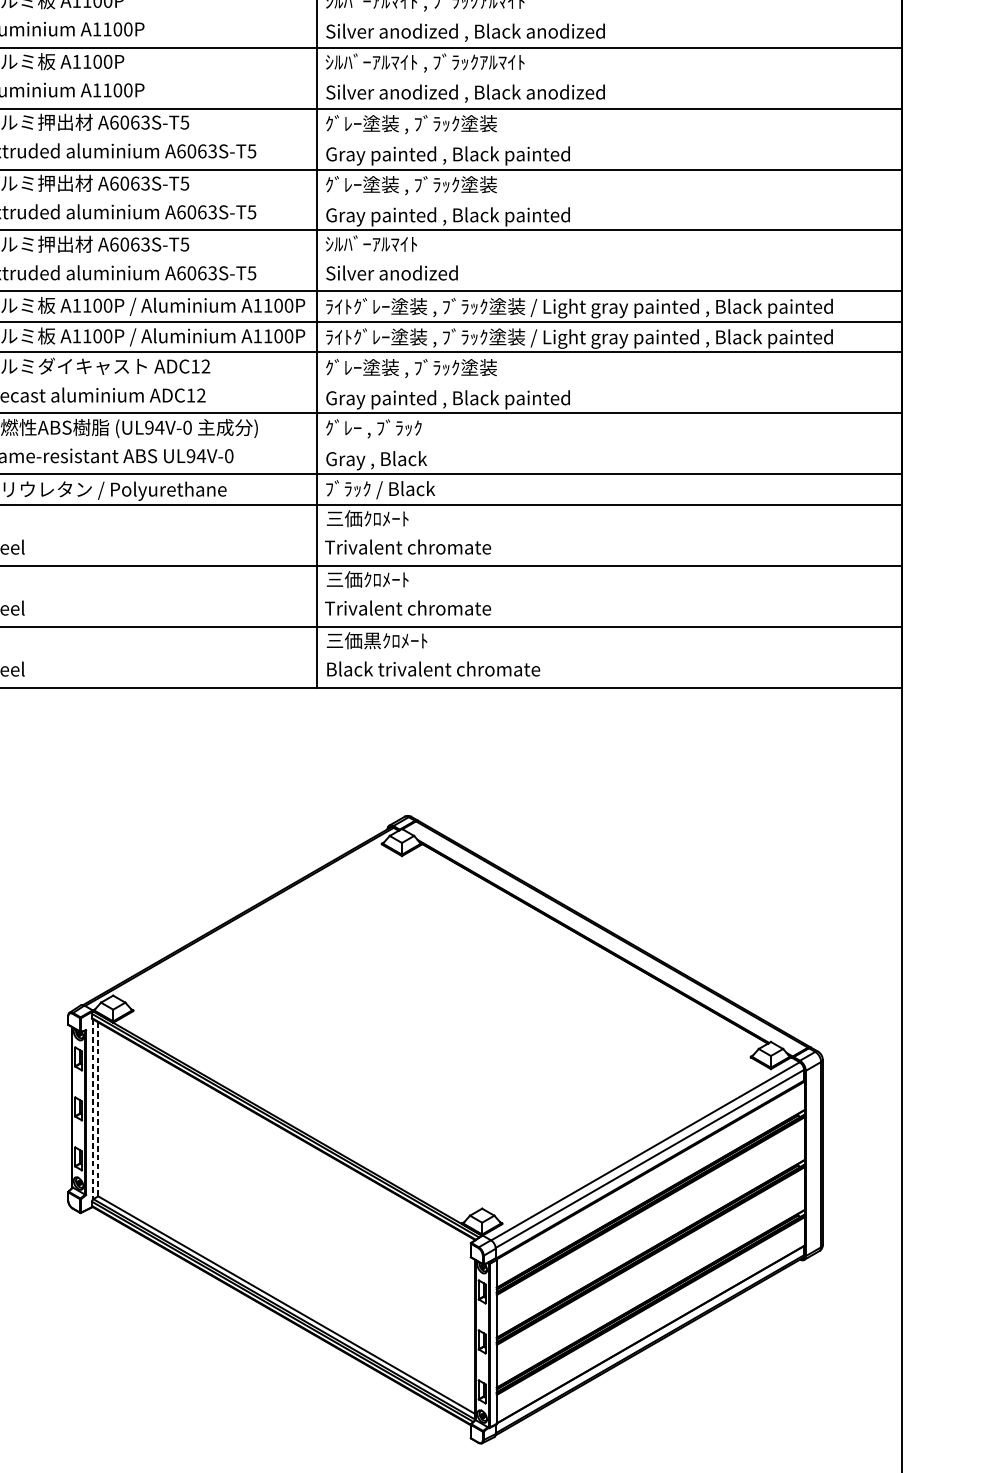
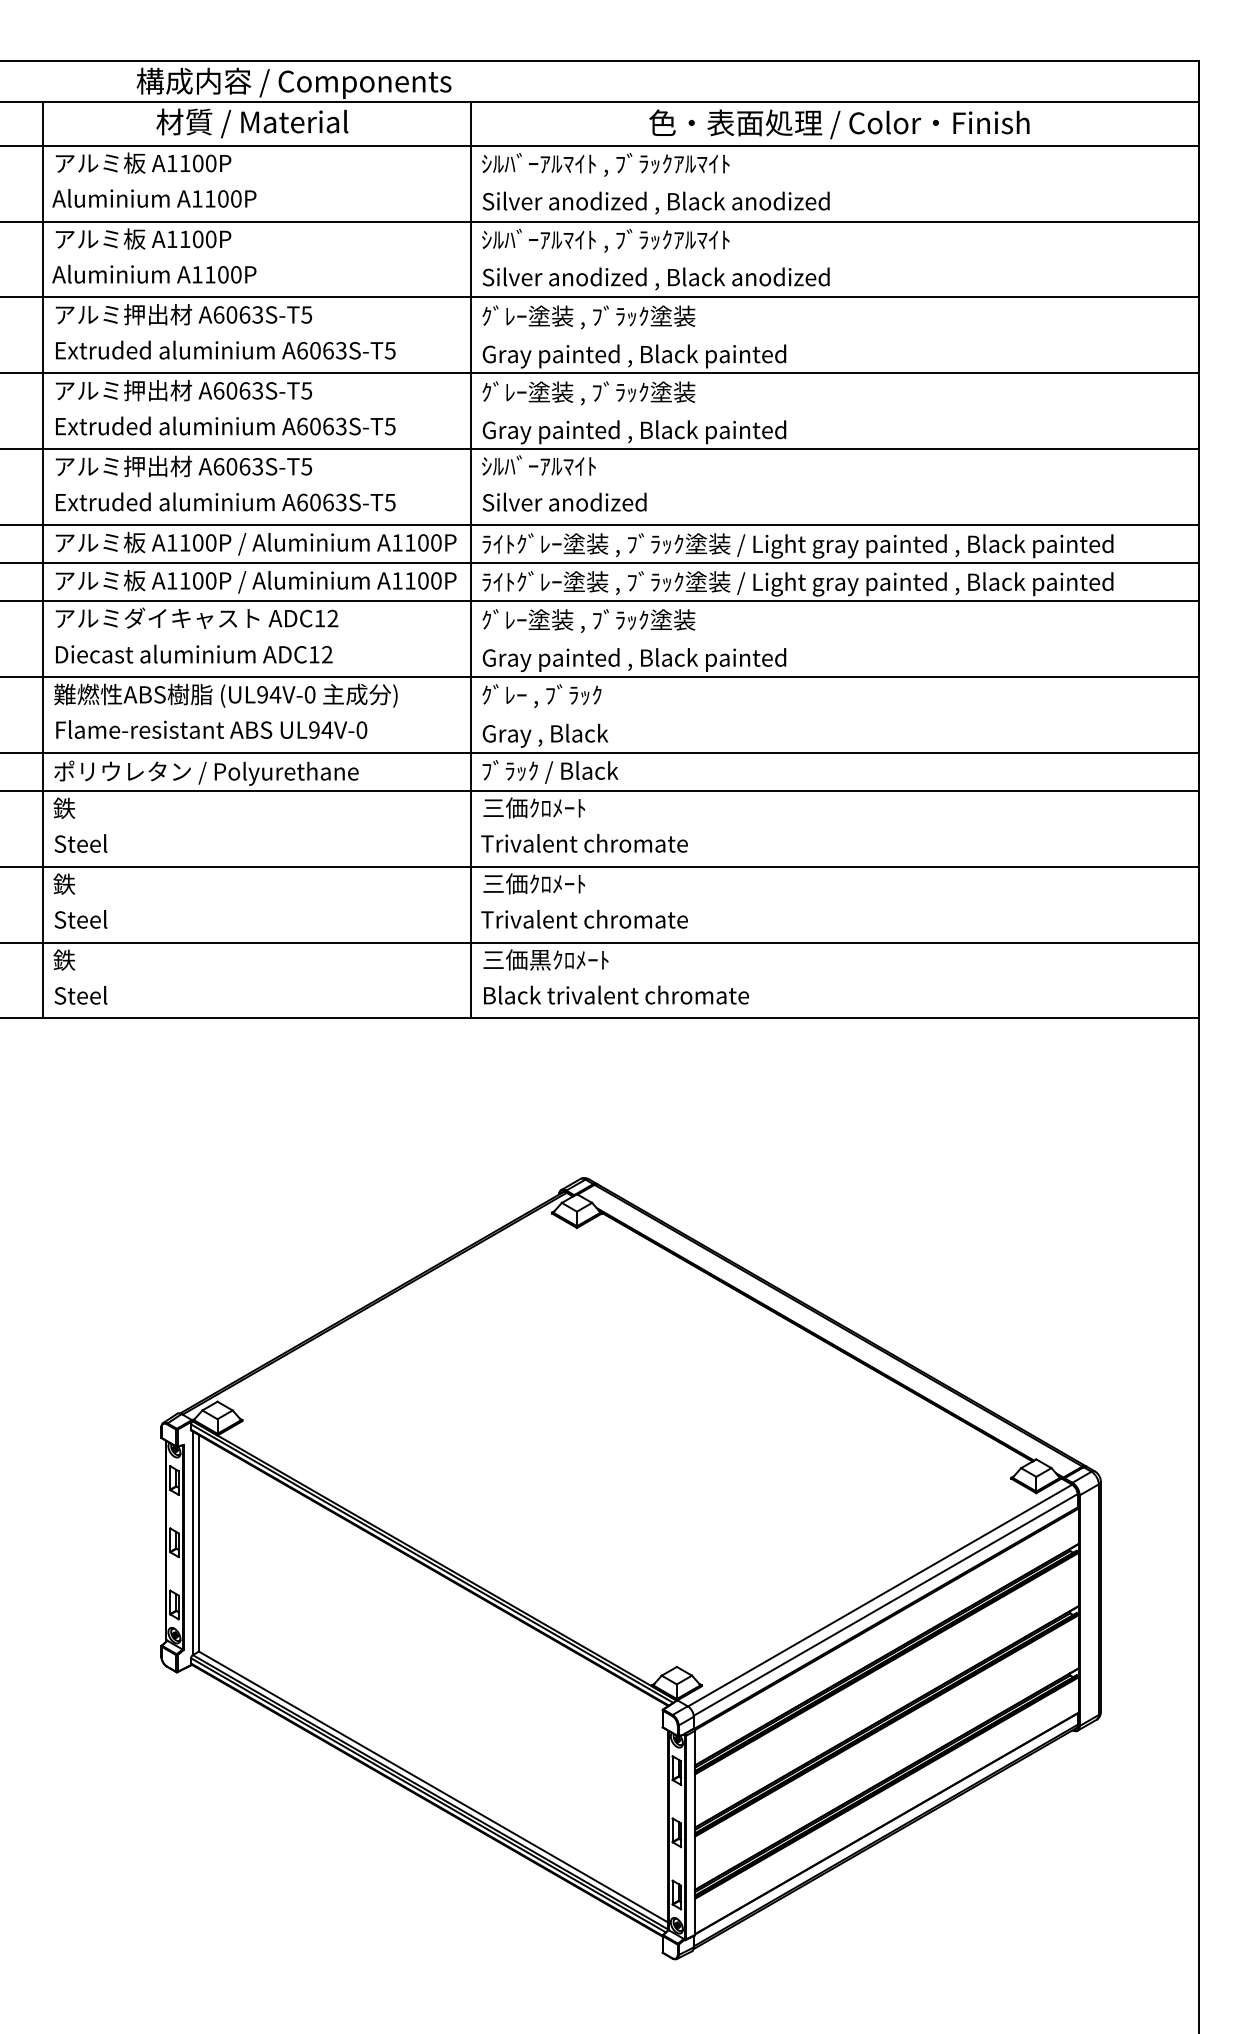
line: (93, 1109) -> (192, 1543), dashed -> solid
line: (97, 1109) -> (198, 1543), dashed -> solid

